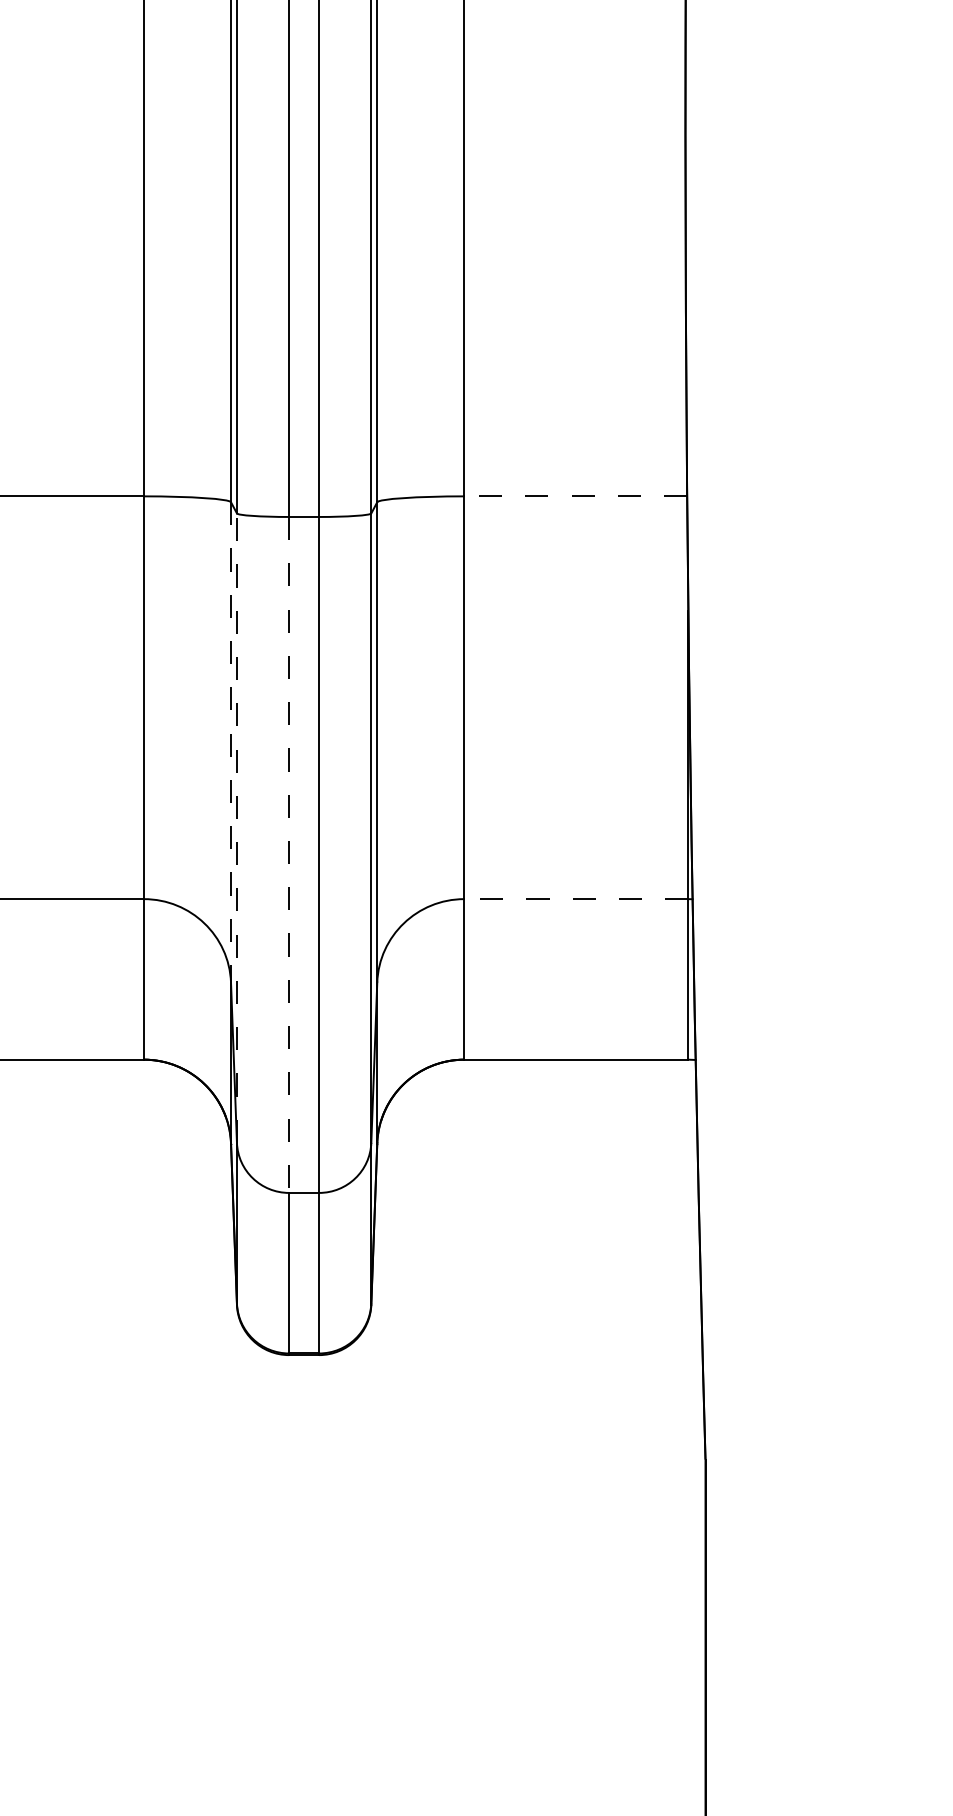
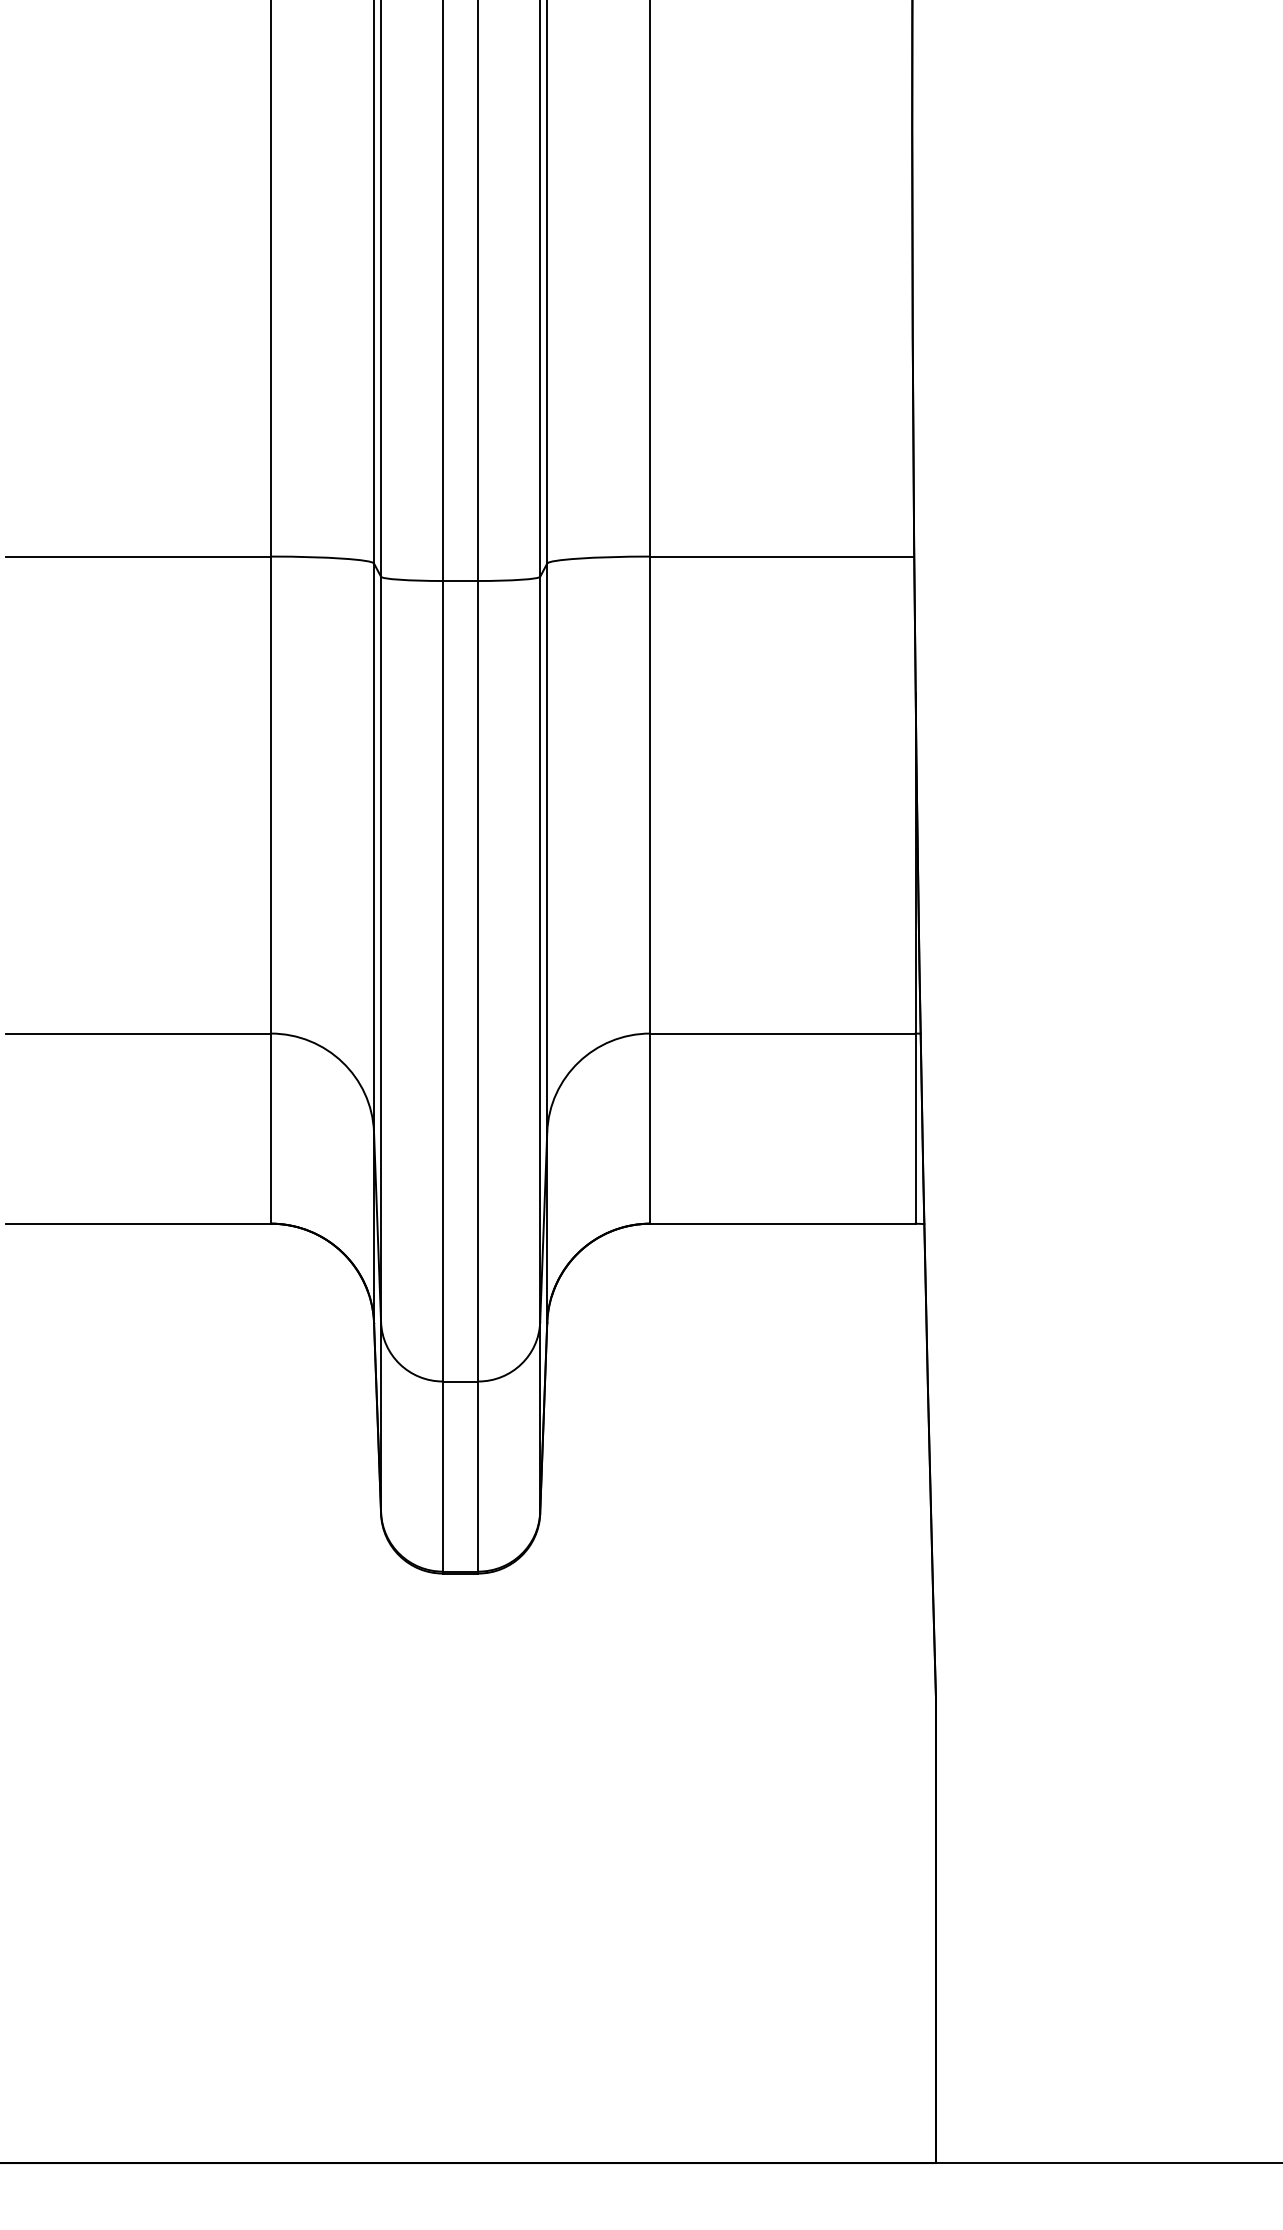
line: (575, 496) -> (782, 556), dashed -> solid
line: (231, 742) -> (374, 848), dashed -> solid
line: (237, 828) -> (381, 949), dashed -> solid
line: (288, 855) -> (442, 981), dashed -> solid
line: (575, 899) -> (782, 1033), dashed -> solid

